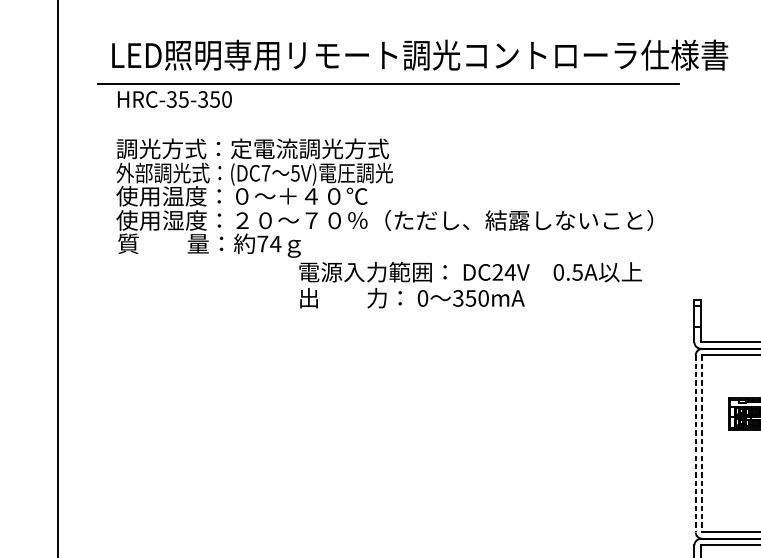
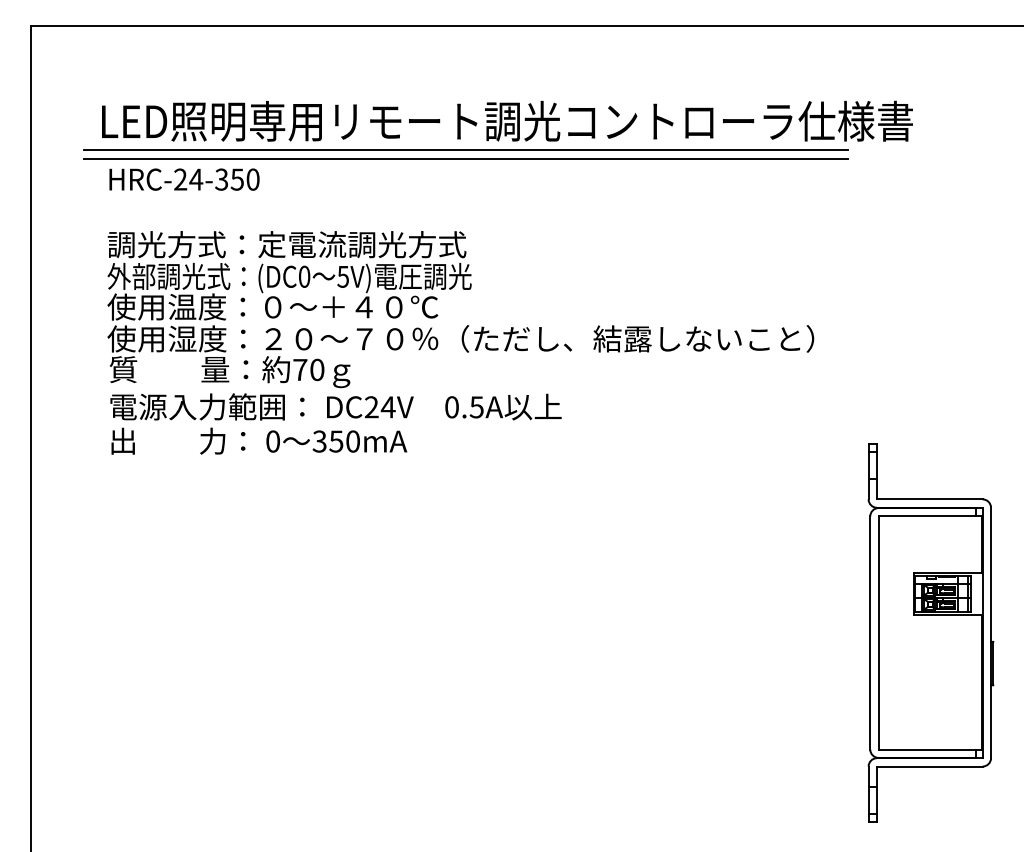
line: (388, 76) -> (465, 149), added
text: (177, 99) -> (188, 179), HRC-35-350 -> HRC-24-350
text: (266, 173) -> (304, 276), (DC7 -> (DC0
text: (275, 243) -> (316, 369), 74 -> 70
text: (470, 284) -> (335, 423), moved
line: (695, 443) -> (870, 632), dashed -> solid
line: (701, 443) -> (878, 632), dashed -> solid

